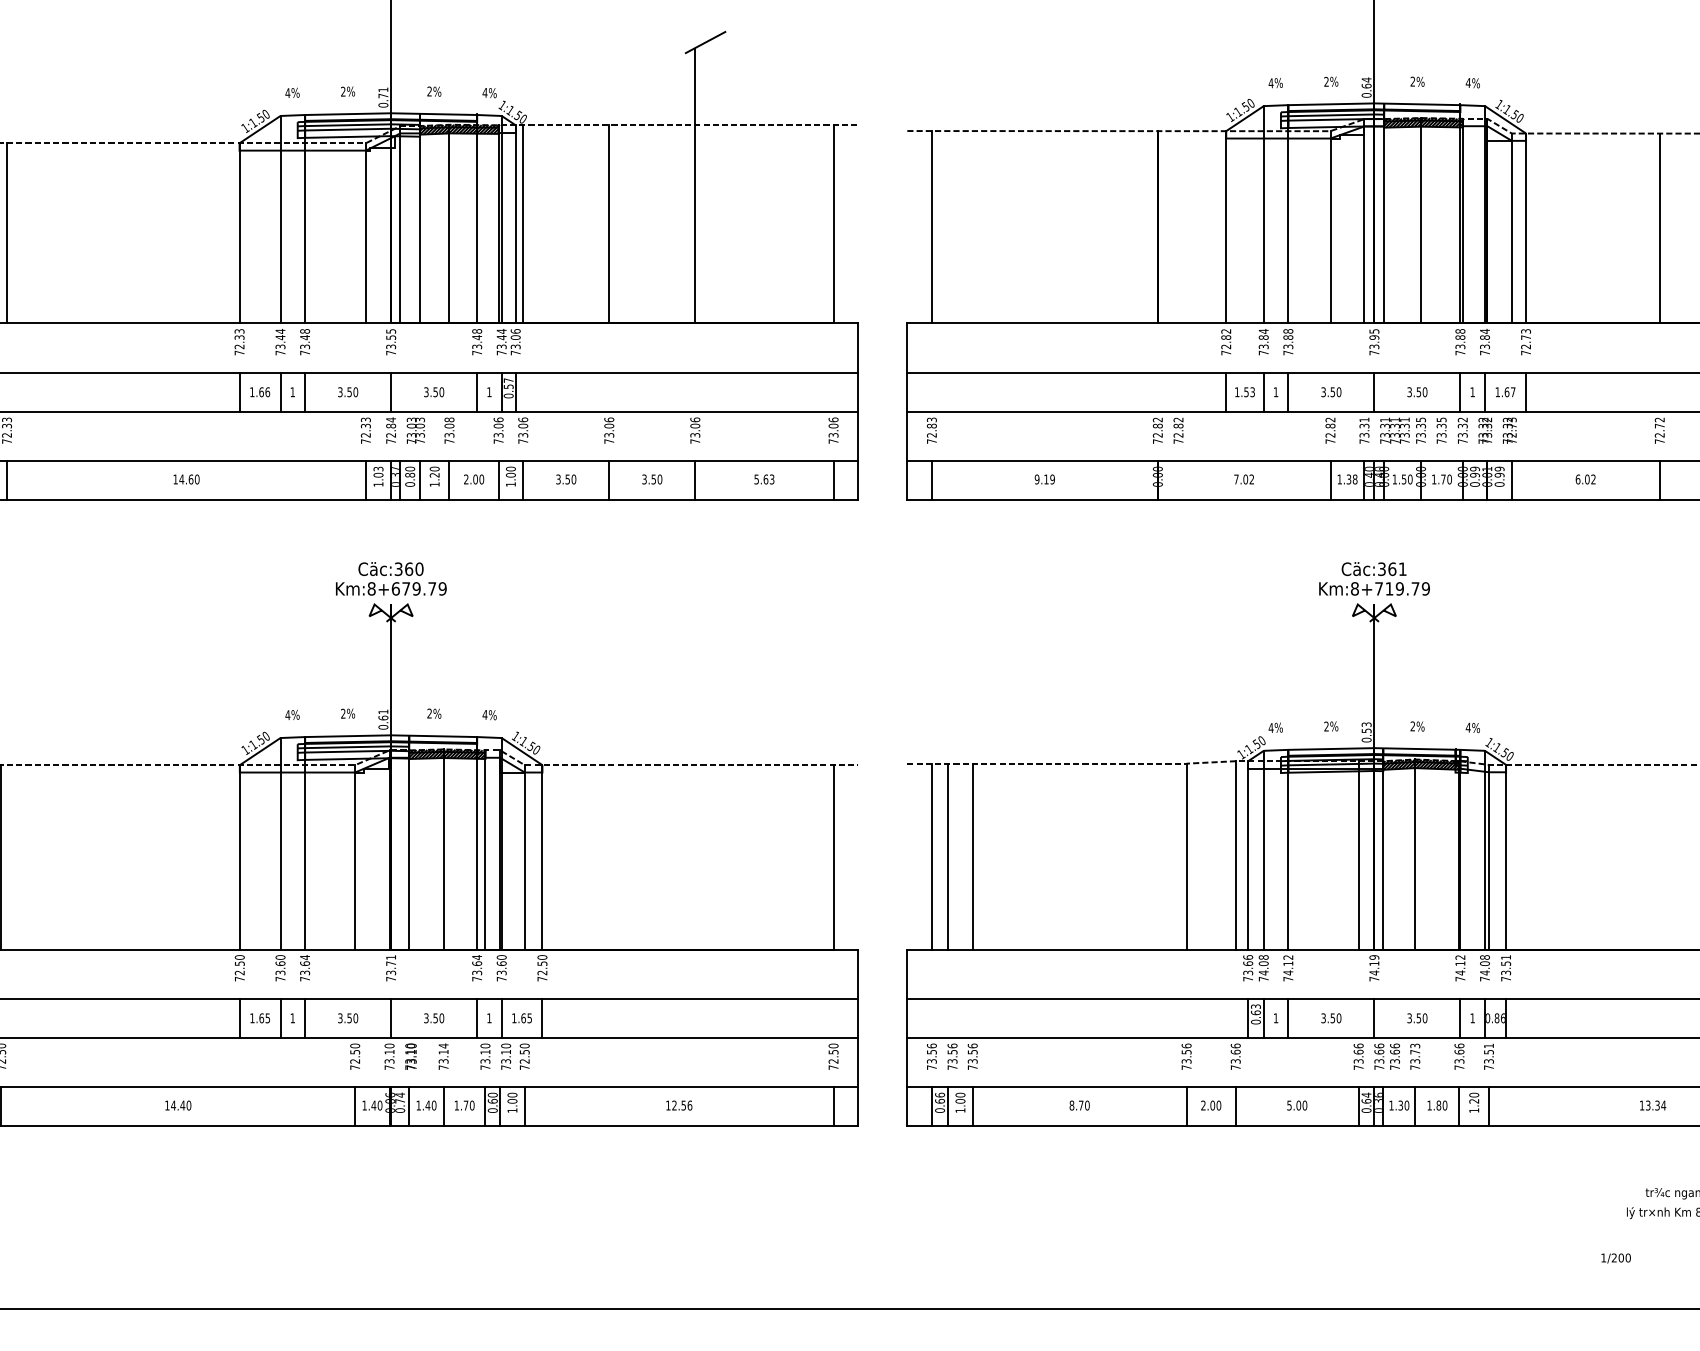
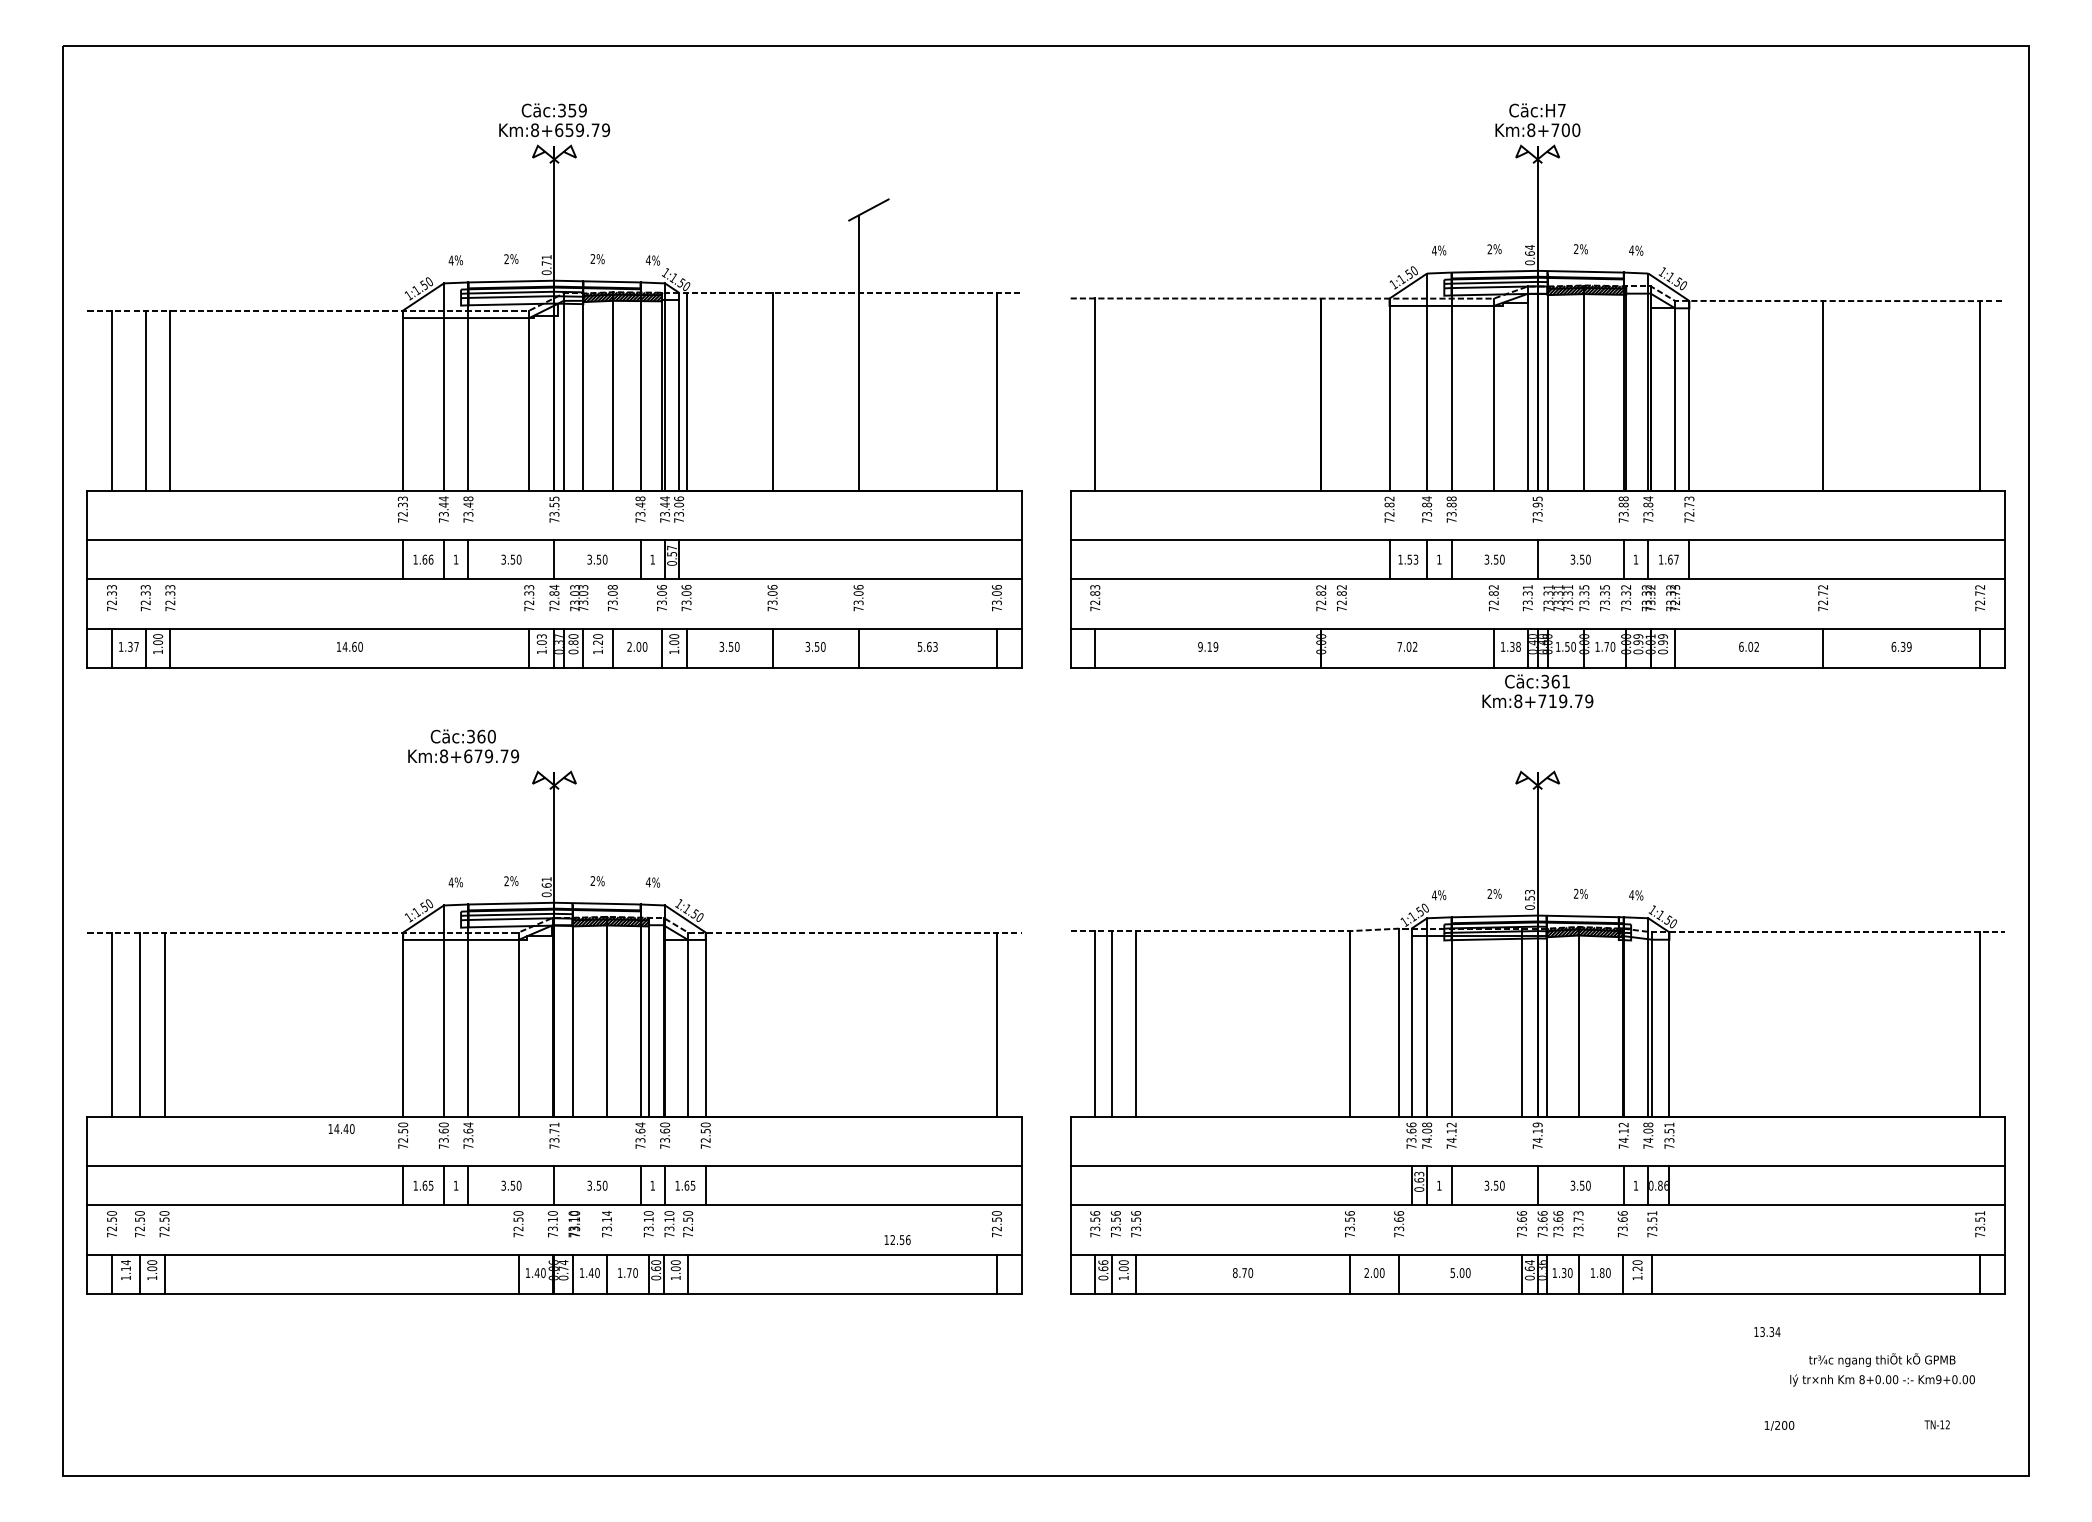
text: (391, 579) -> (463, 746), moved
text: (1374, 579) -> (1537, 691), moved
text: (178, 1105) -> (341, 1128), moved
text: (1653, 1105) -> (1767, 1331), moved
text: (679, 1106) -> (897, 1240), moved

